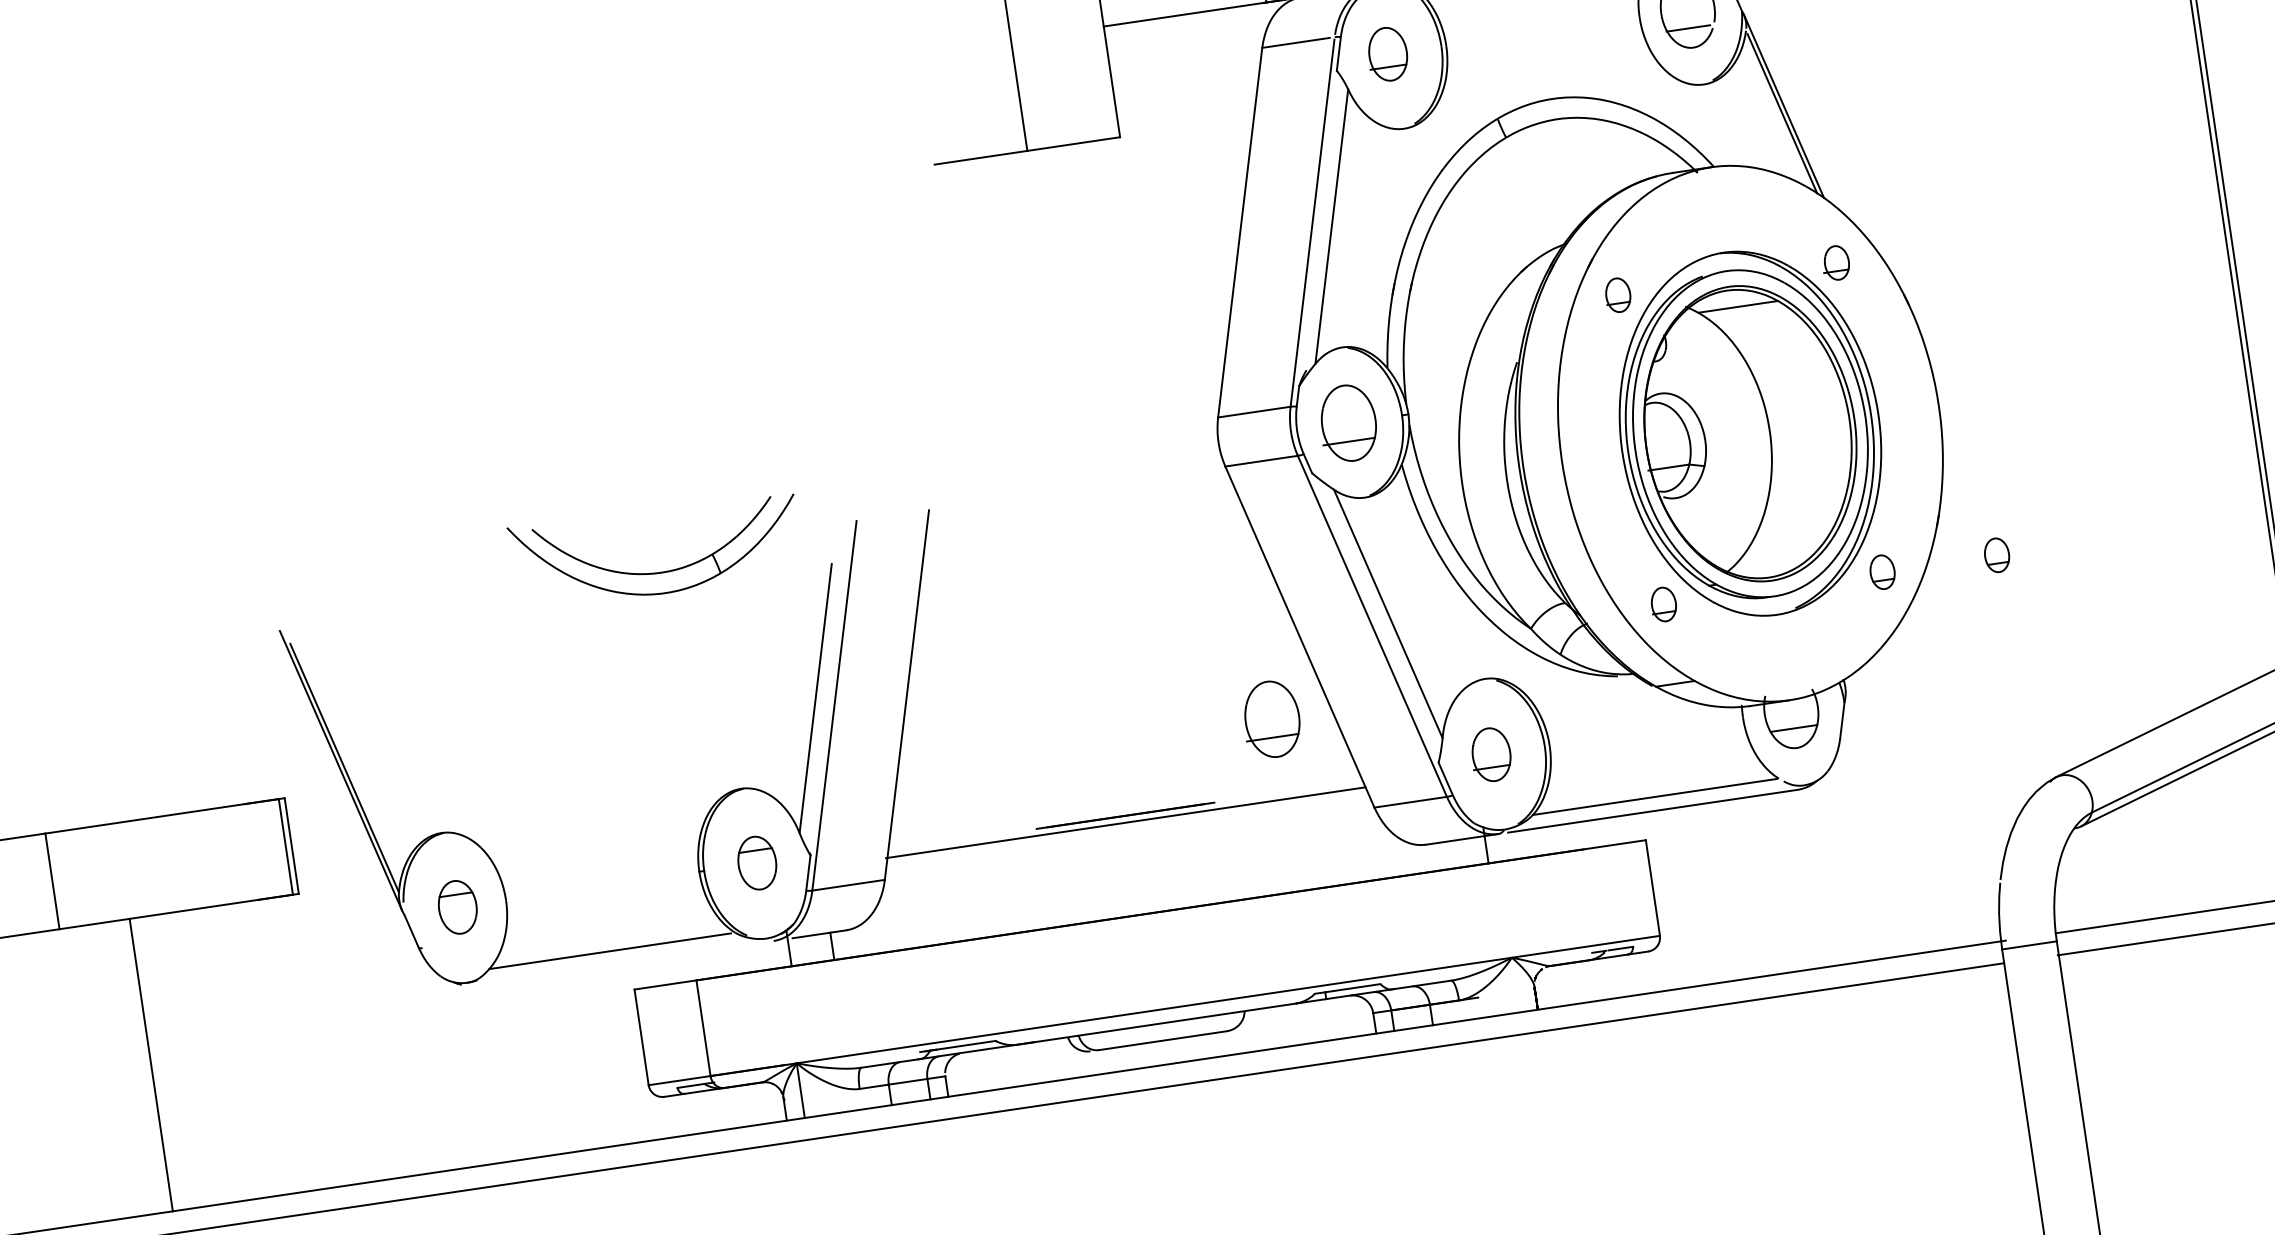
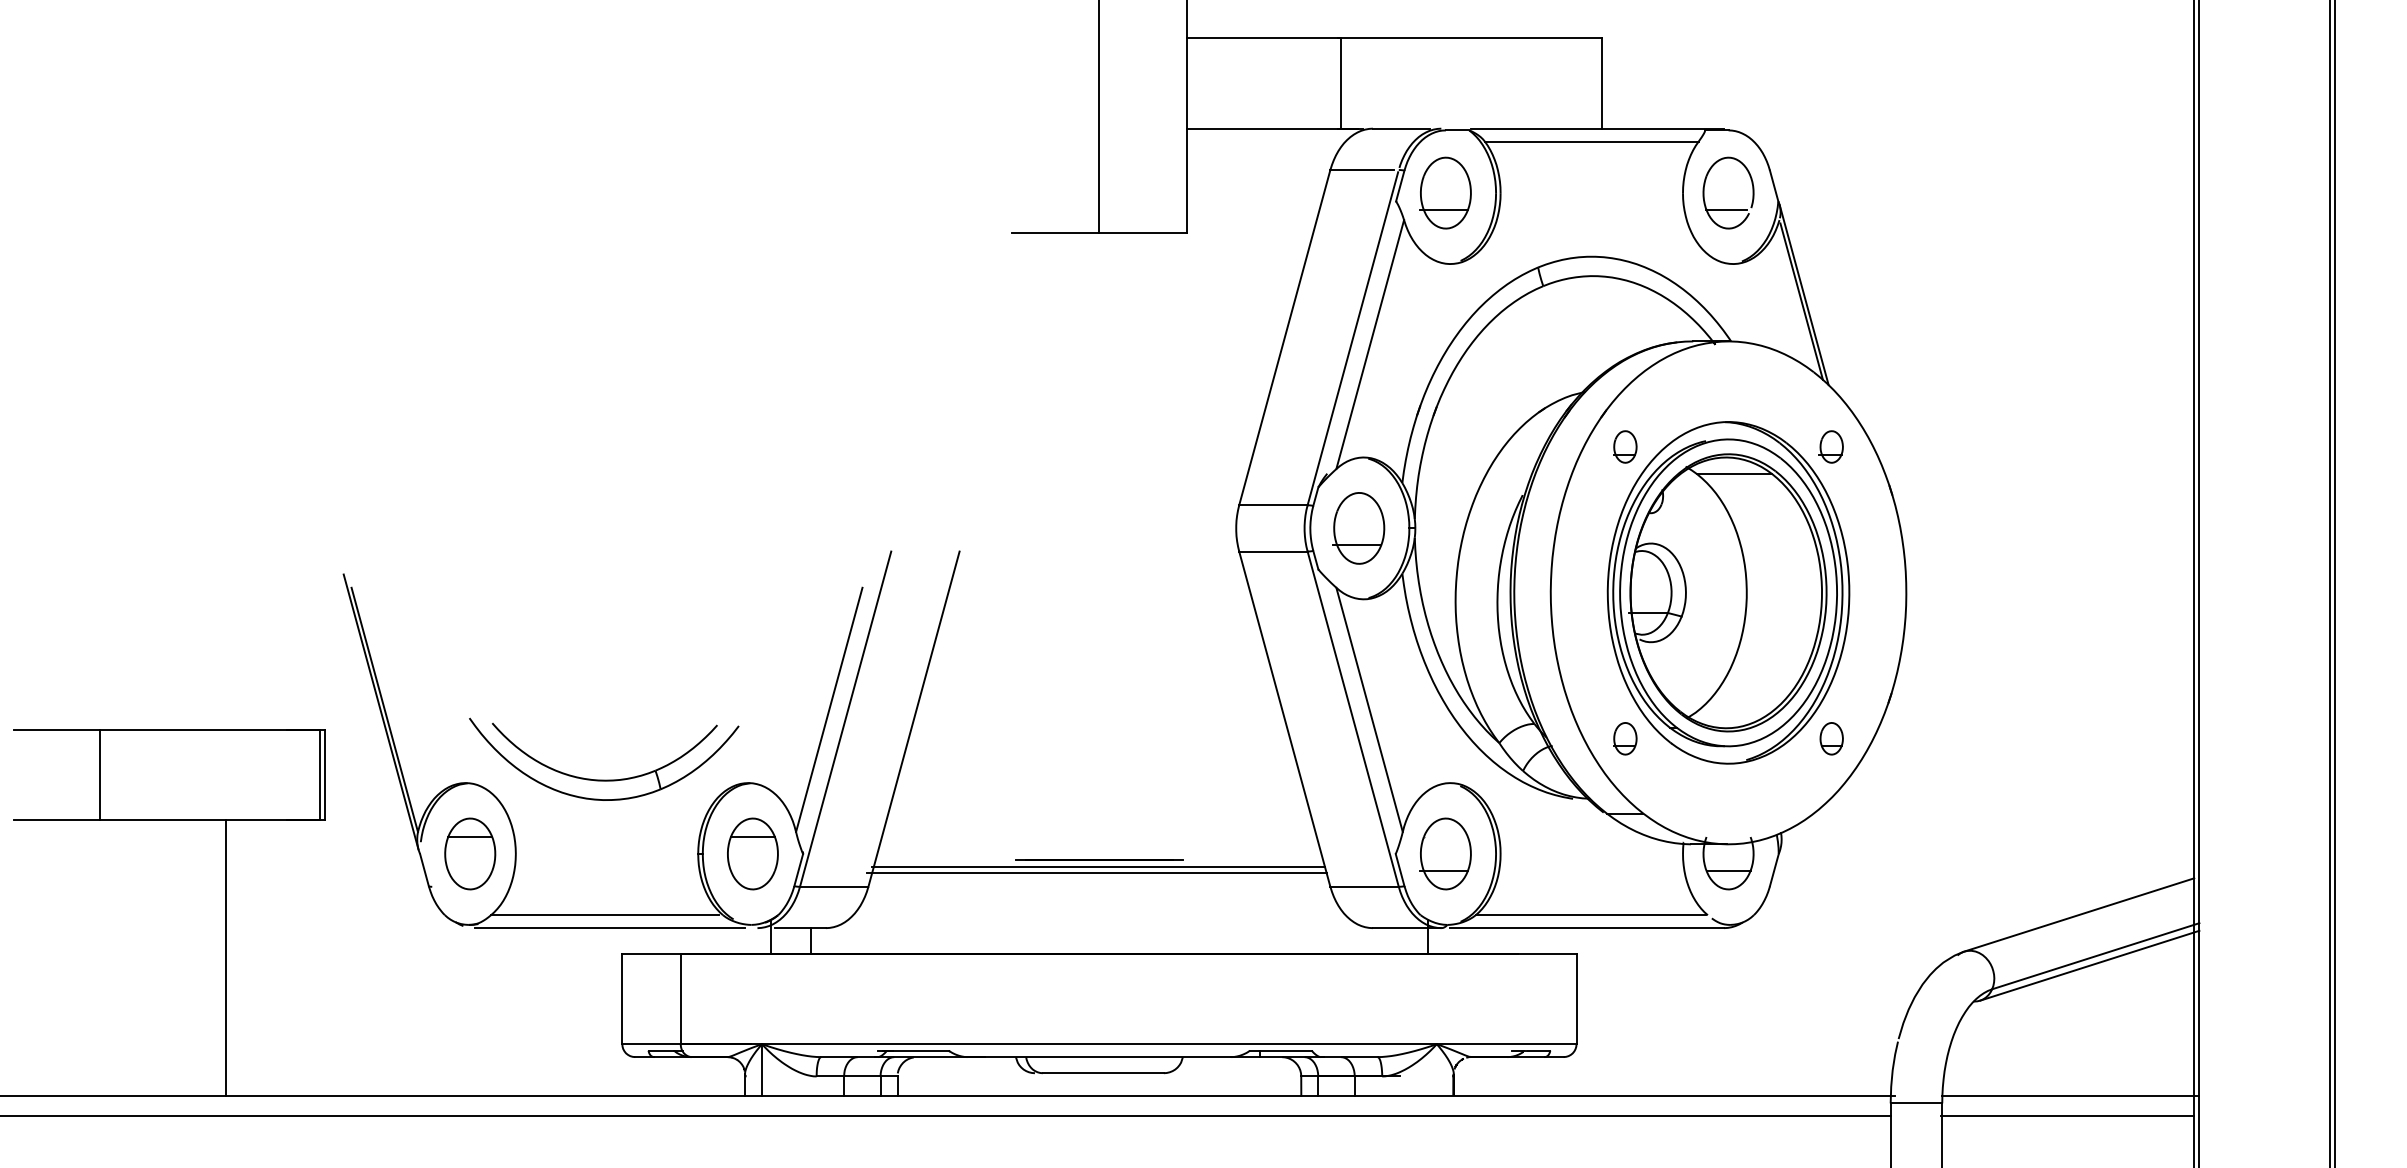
part: (1387, 53) -> (1445, 192), size x1.43
part: (1996, 555) -> (1939, 738), removed
part: (659, 571) -> (604, 779), moved
part: (1271, 719) -> (1247, 791), removed
part: (1491, 754) -> (1445, 853), size x1.43
line: (1124, 830) -> (1096, 873), added
part: (756, 862) -> (752, 853), size x1.43
part: (457, 906) -> (470, 853), size x1.43
line: (616, 964) -> (609, 928), added
line: (150, 1064) -> (225, 957), moved

